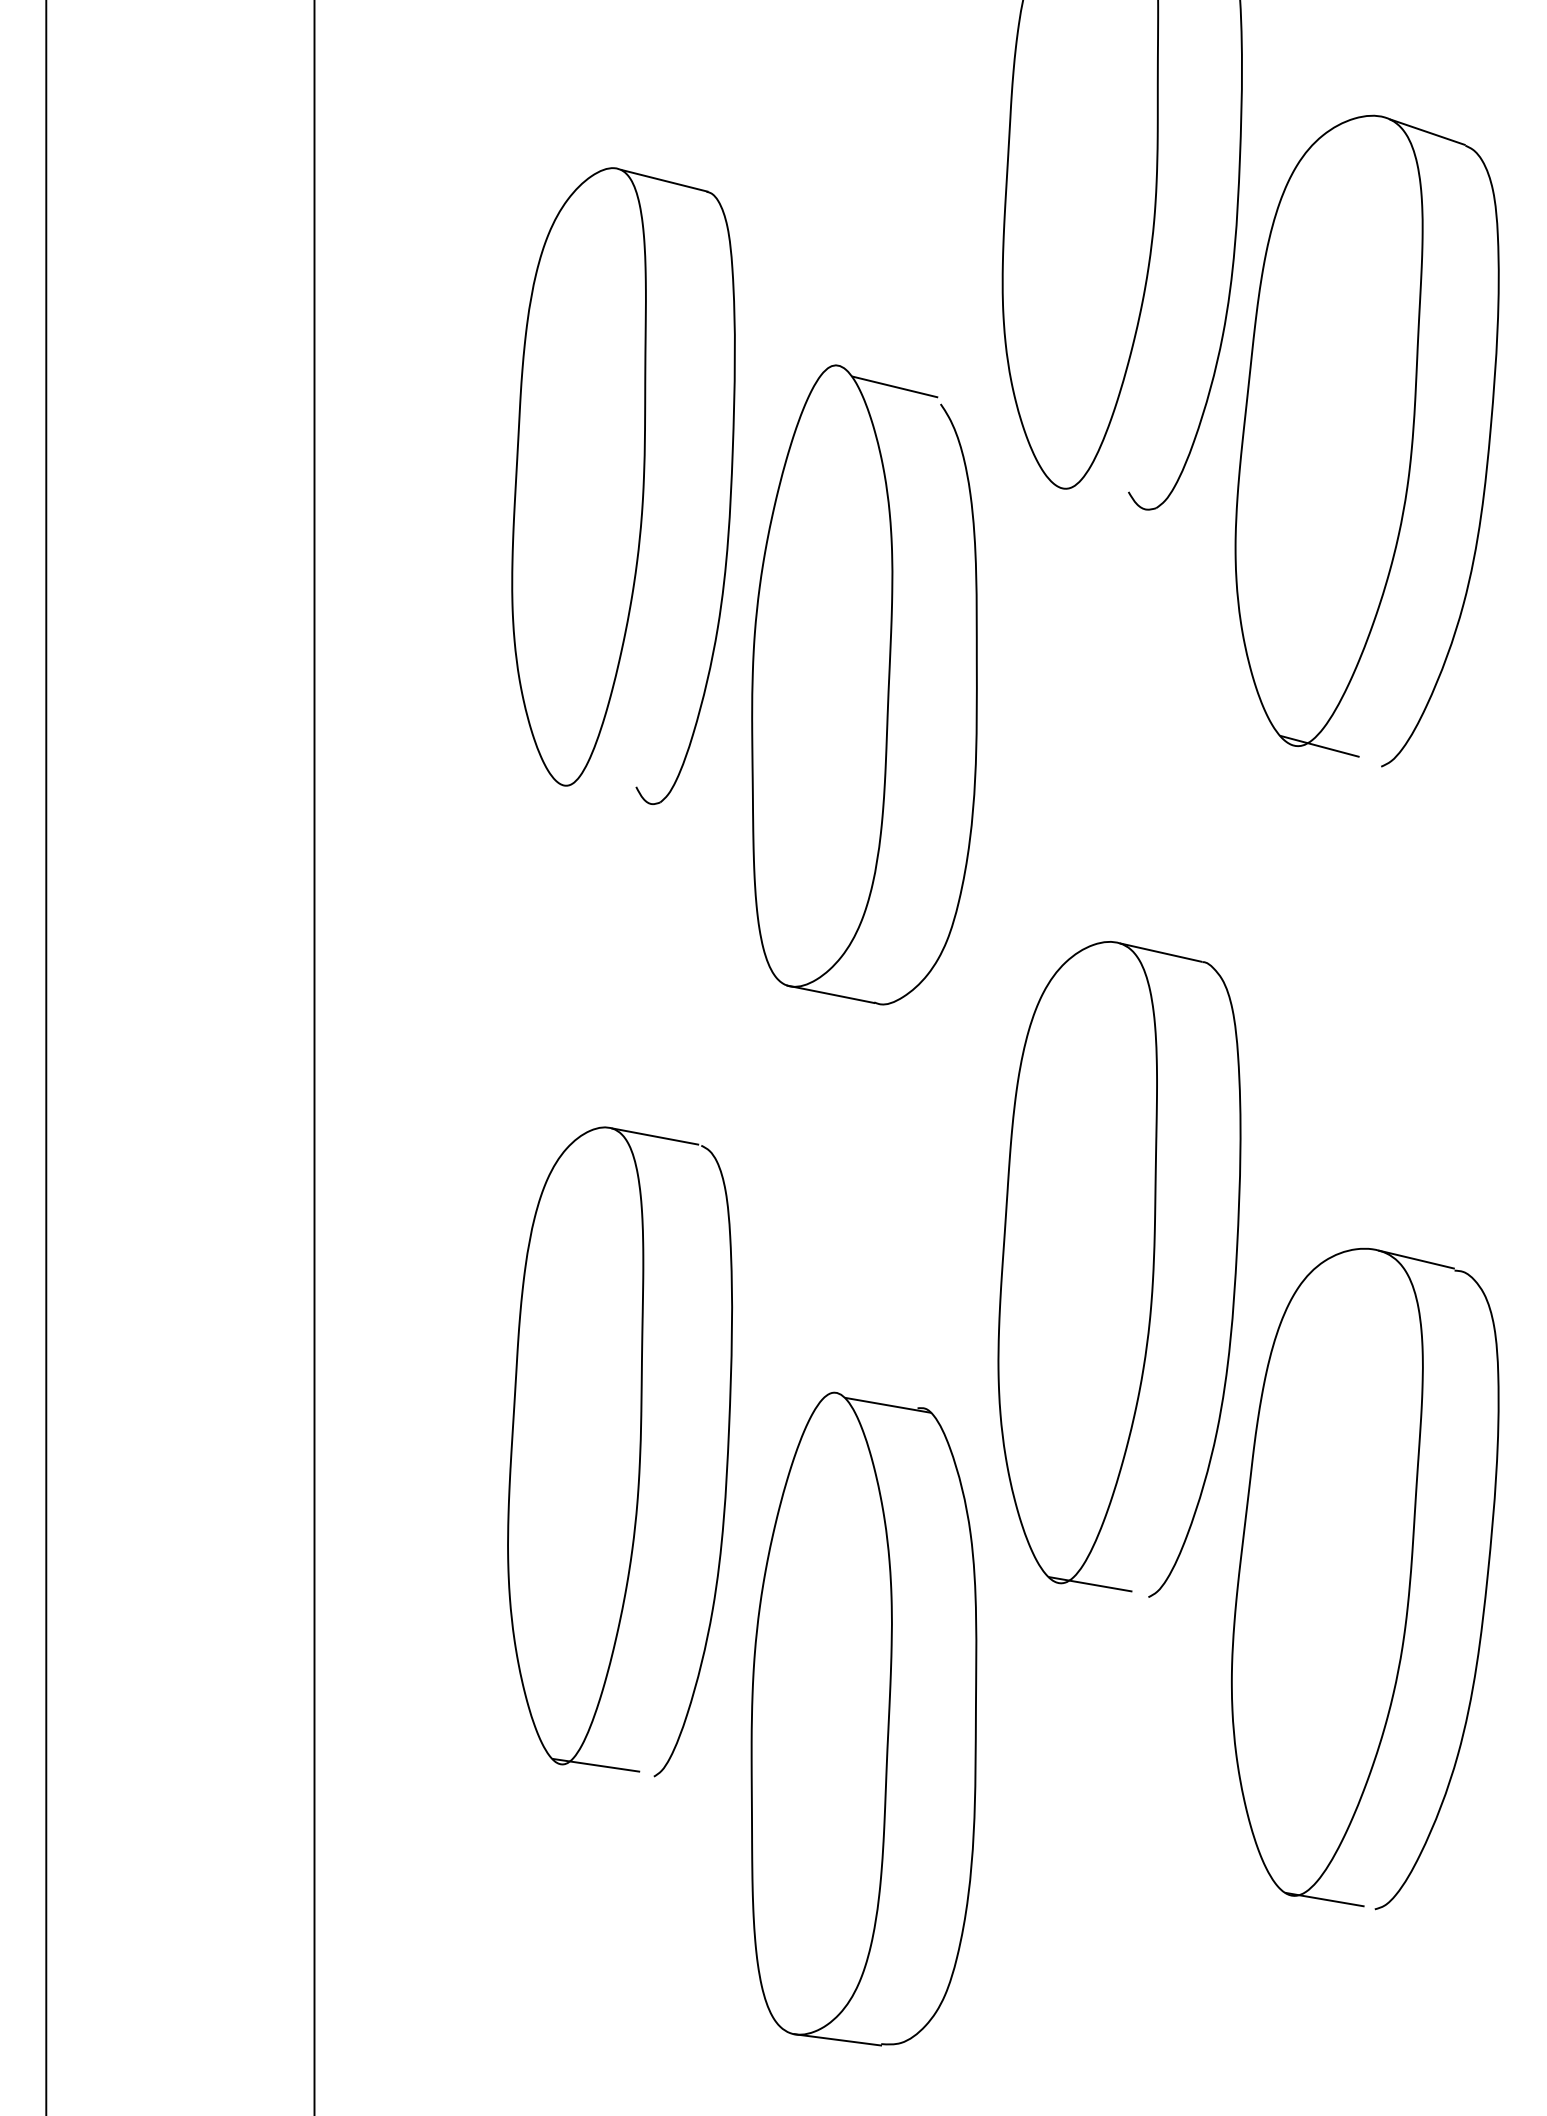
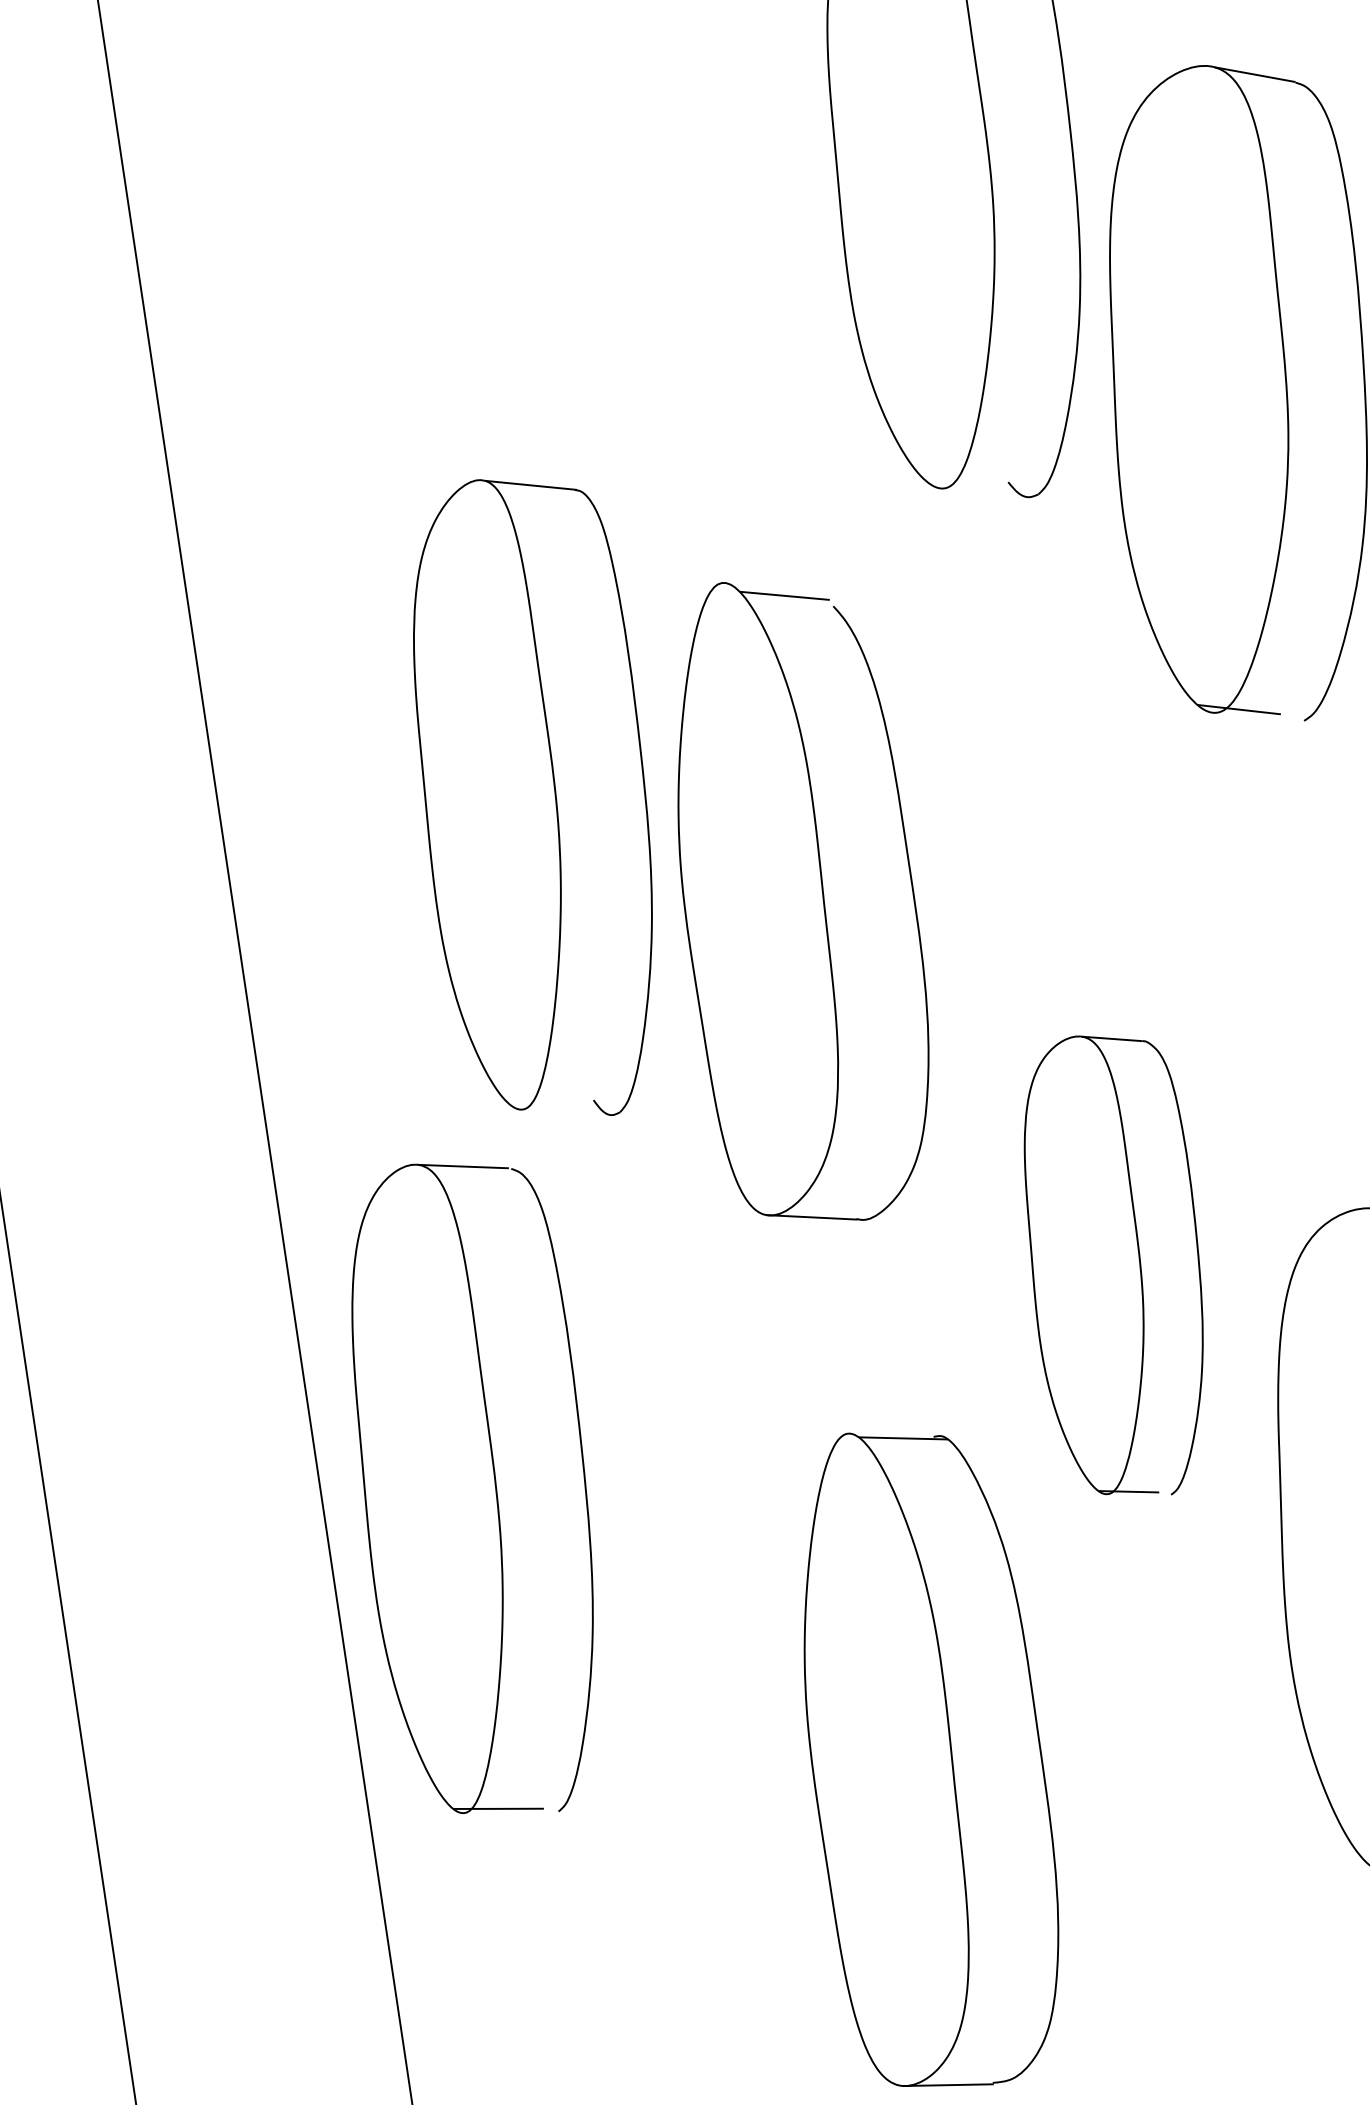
part: (623, 485) -> (535, 798), moved
part: (864, 684) -> (798, 900), moved
part: (1119, 1269) -> (1116, 1266), size x0.7
part: (619, 1451) -> (474, 1489), moved

